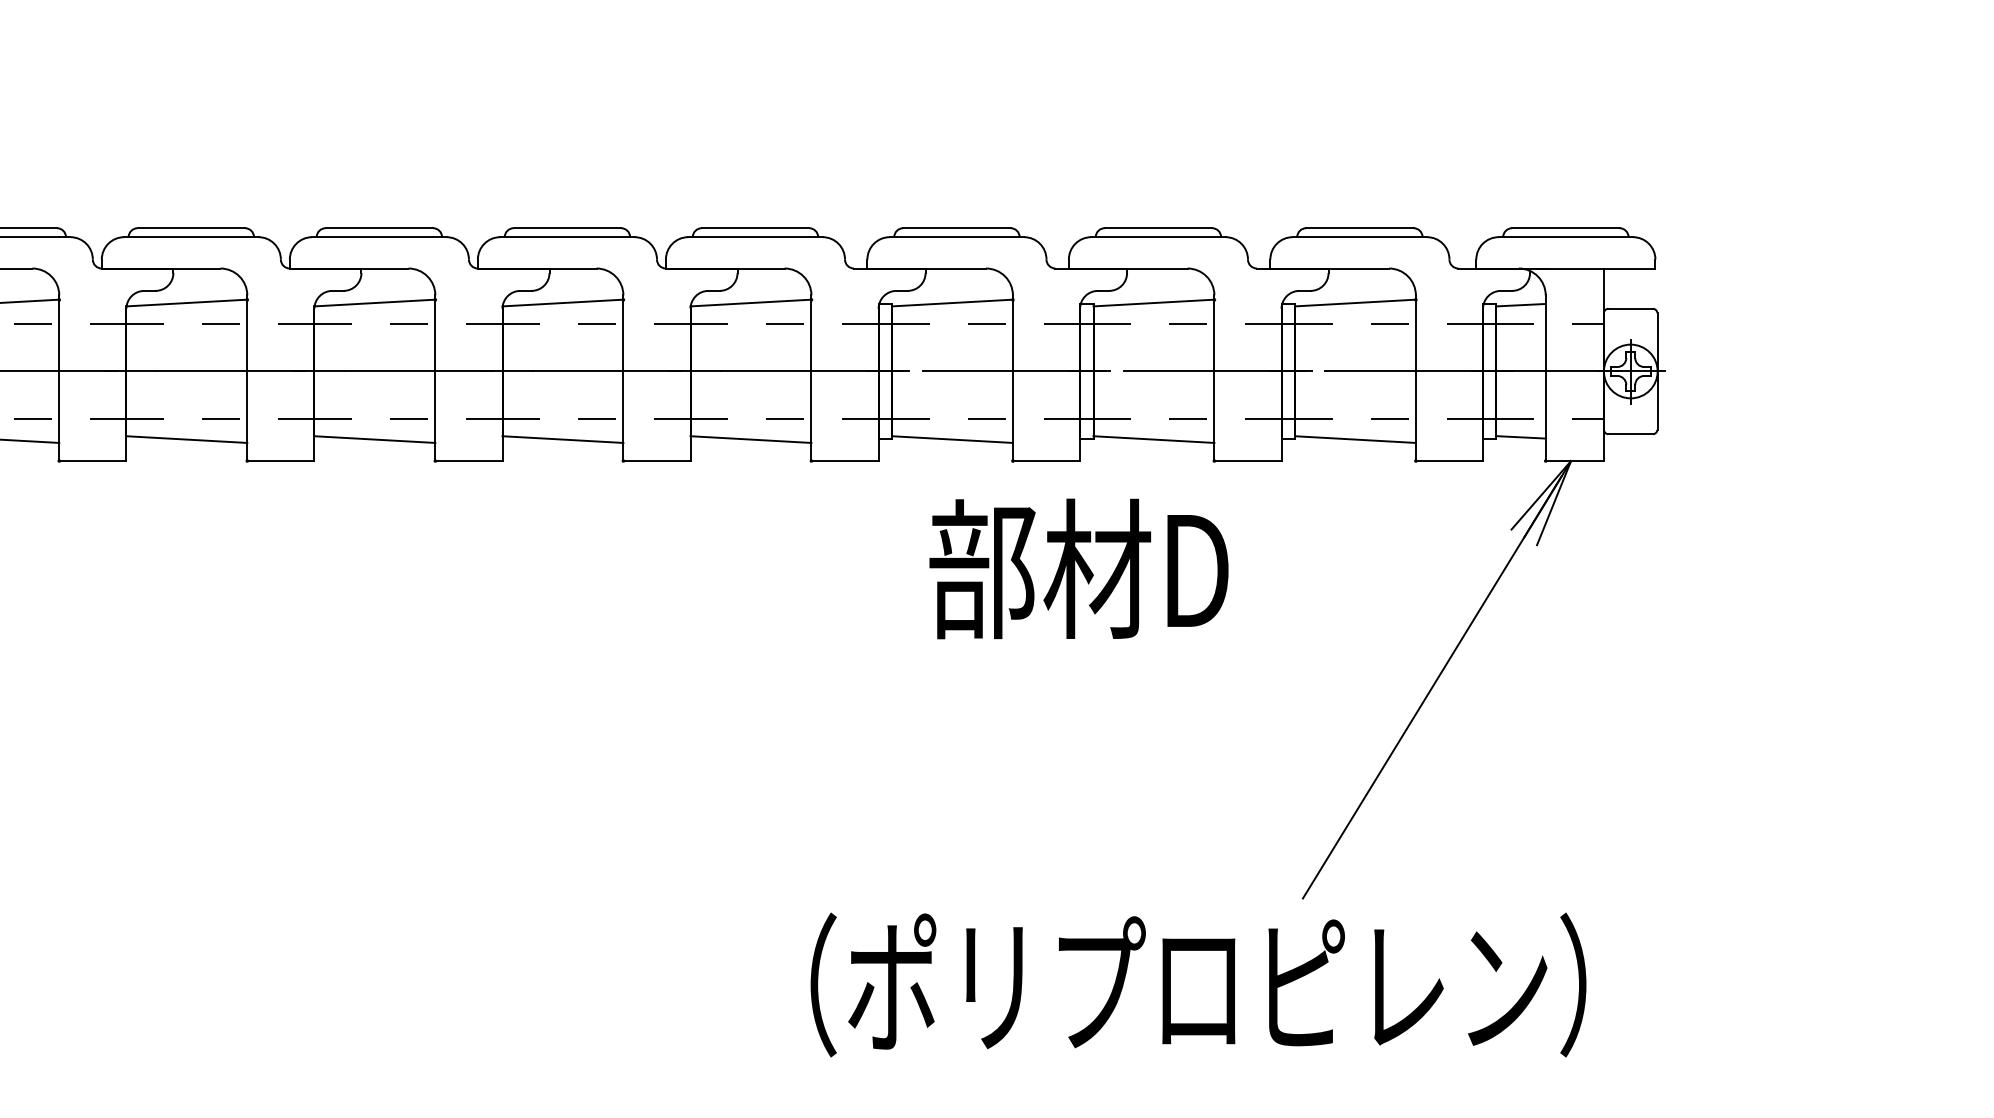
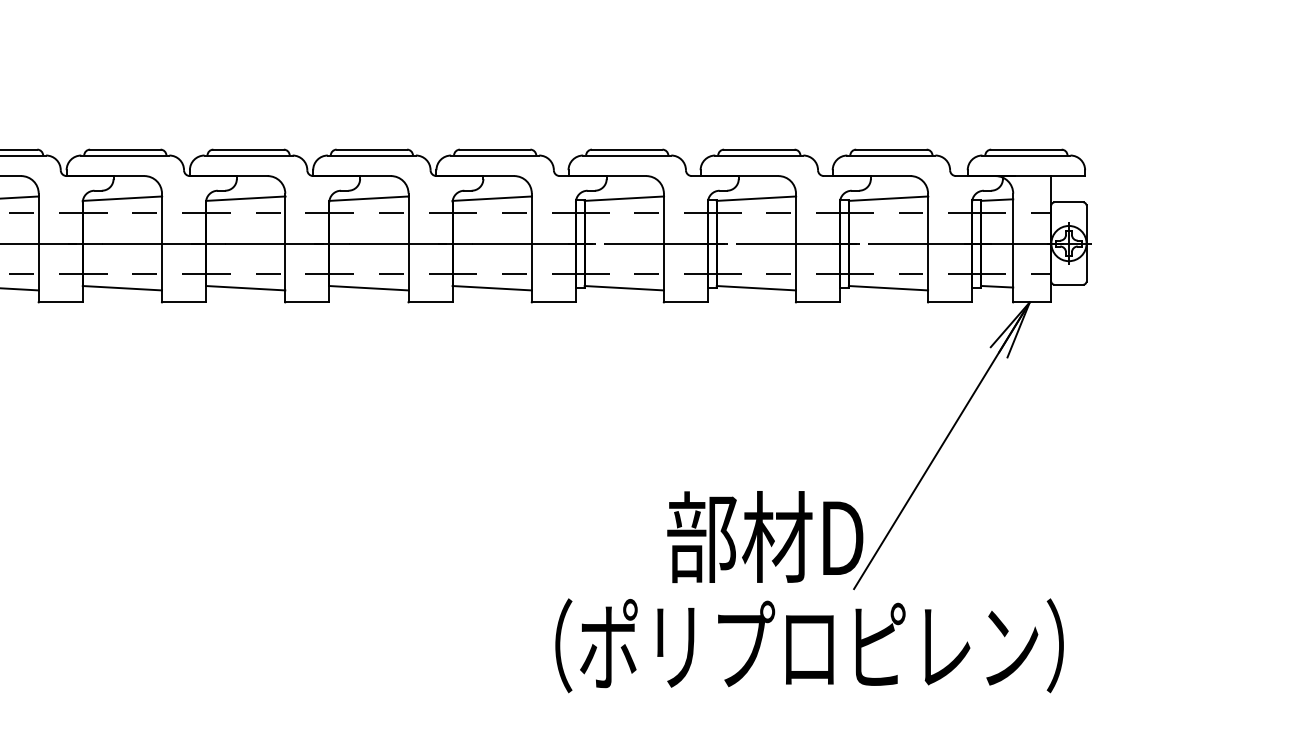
text: (1079, 569) -> (765, 537), moved
text: (1198, 984) -> (809, 645), moved

